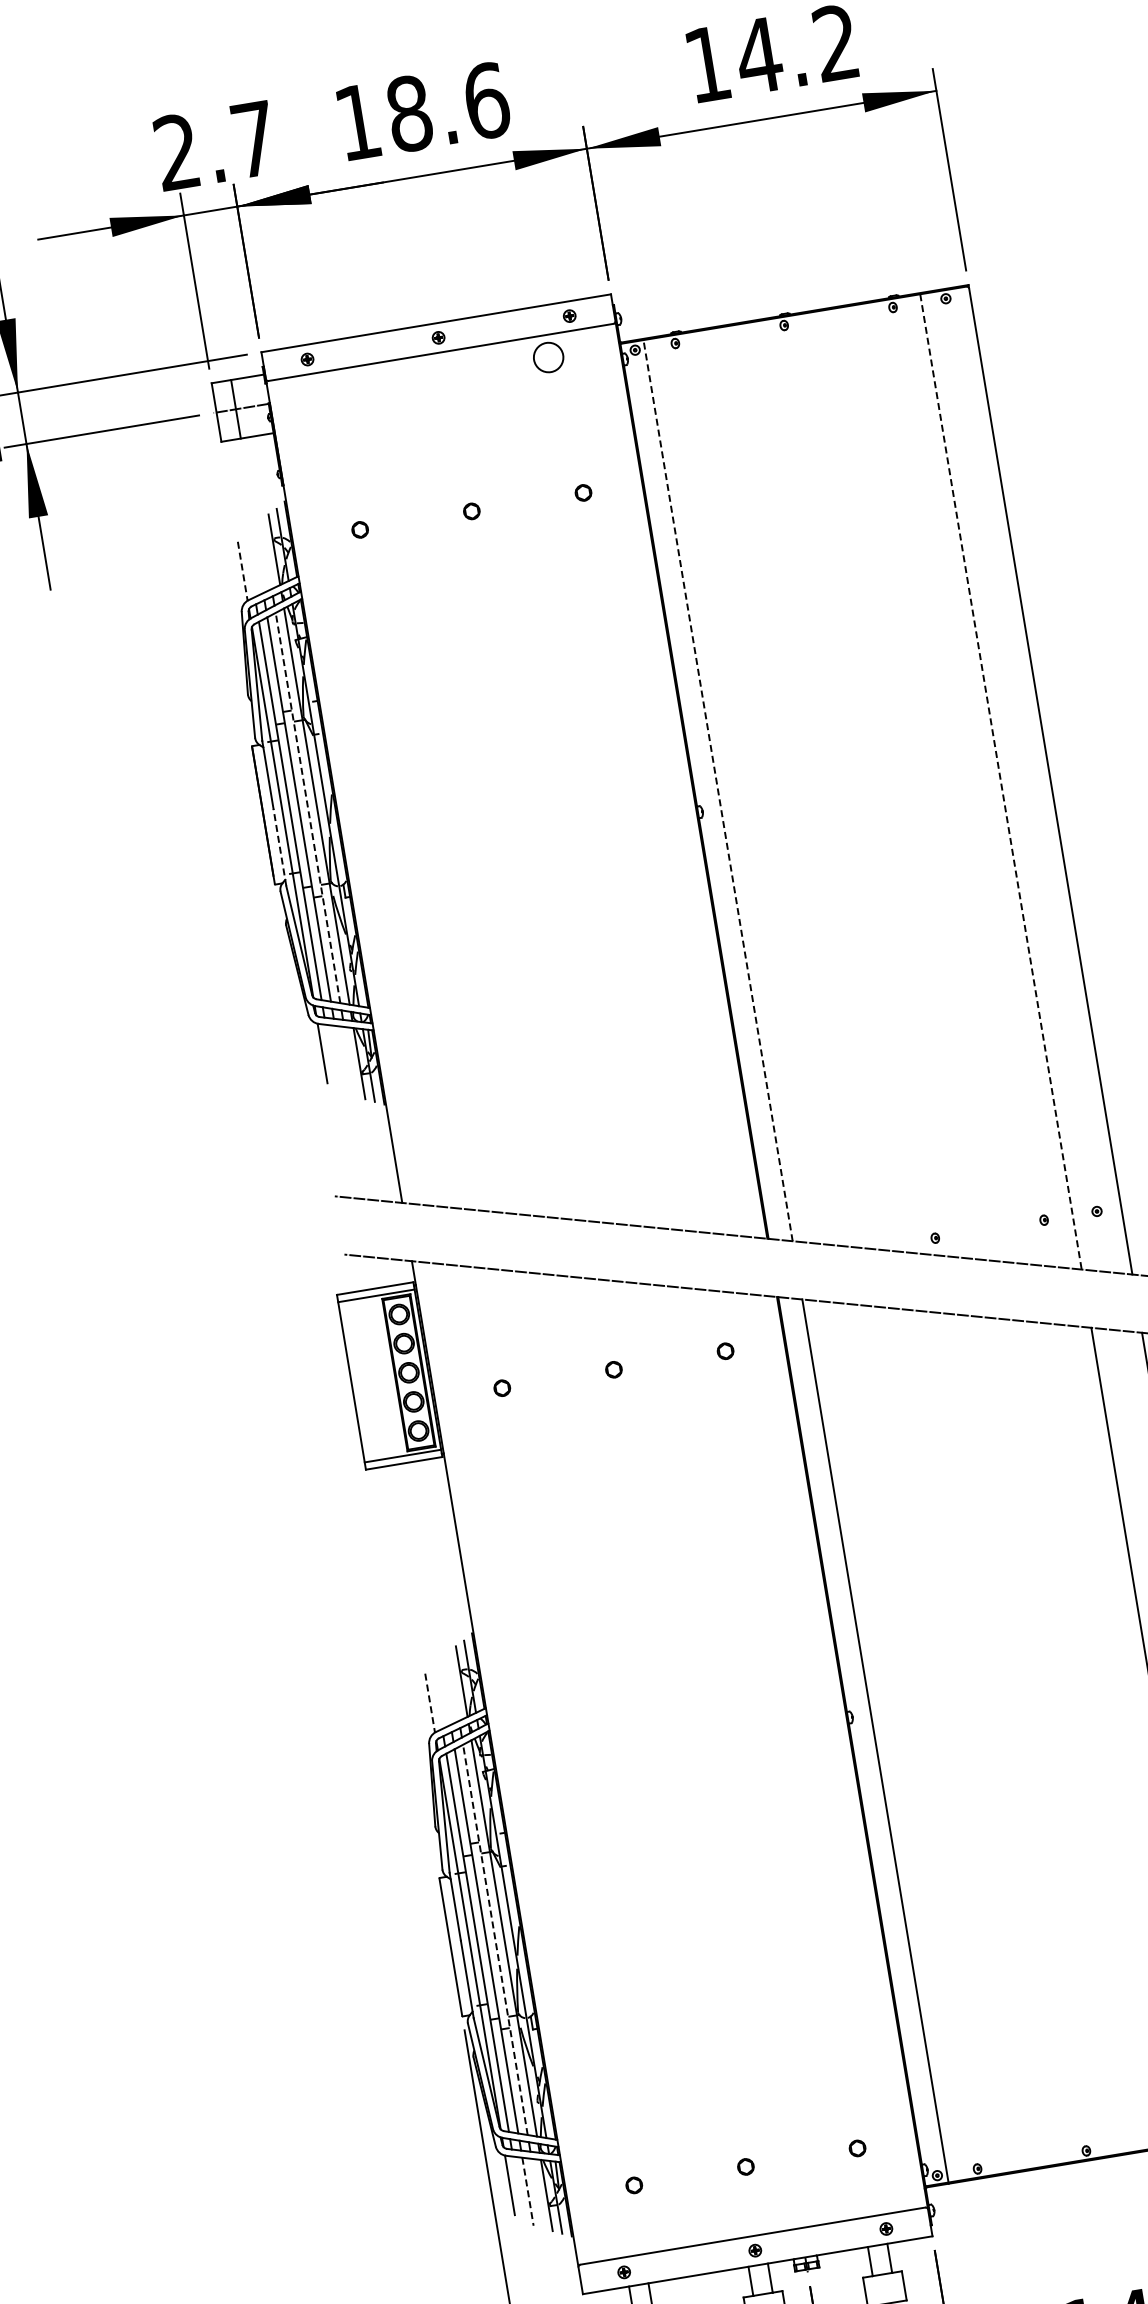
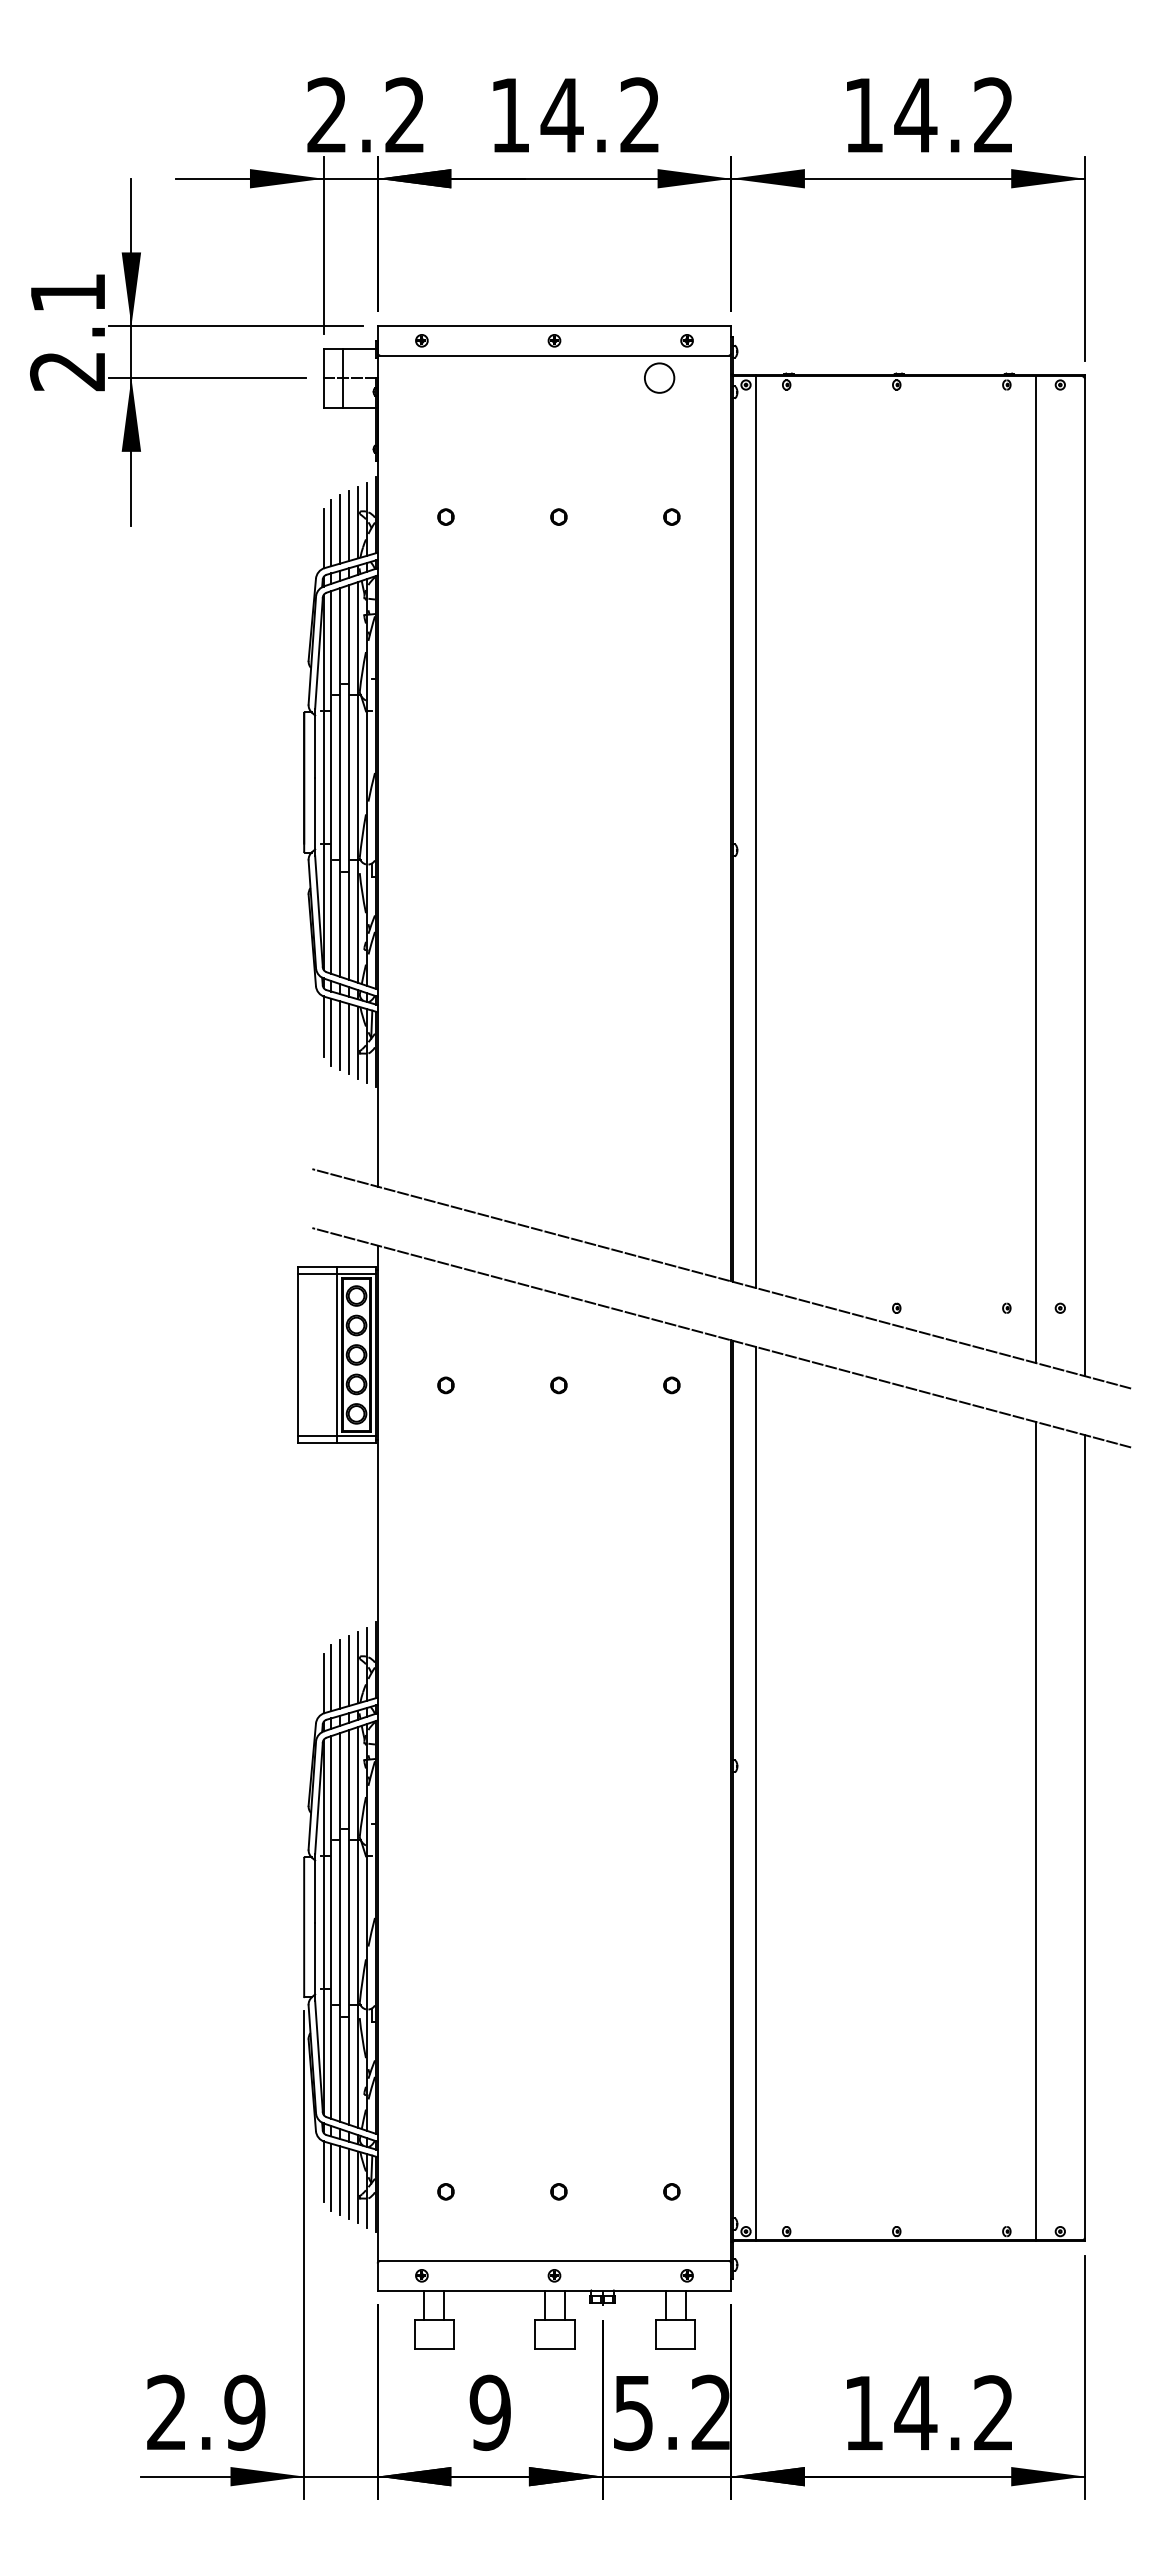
text: (447, 107) -> (600, 115), 18.6 -> 14.2
text: (253, 138) -> (404, 114), 2.7 -> 2.2
line: (266, 553) -> (349, 525), added
line: (257, 559) -> (340, 529), added
line: (249, 563) -> (331, 532), added
line: (242, 571) -> (323, 538), dashed -> solid
line: (1000, 782) -> (1035, 870), dashed -> solid
line: (717, 790) -> (755, 831), dashed -> solid
line: (308, 807) -> (349, 781), dashed -> solid
line: (280, 847) -> (315, 816), dashed -> solid
line: (331, 1057) -> (331, 1031), added
line: (340, 1059) -> (340, 1035), added
line: (350, 1061) -> (349, 1038), added
line: (389, 1375) -> (336, 1354), added
line: (453, 1685) -> (349, 1670), added
line: (445, 1691) -> (340, 1674), added
line: (436, 1695) -> (331, 1677), added
line: (430, 1702) -> (323, 1683), dashed -> solid
line: (495, 1938) -> (349, 1926), dashed -> solid
line: (518, 2189) -> (331, 2176), added
line: (528, 2192) -> (340, 2181), dashed -> solid
line: (537, 2192) -> (349, 2183), added

